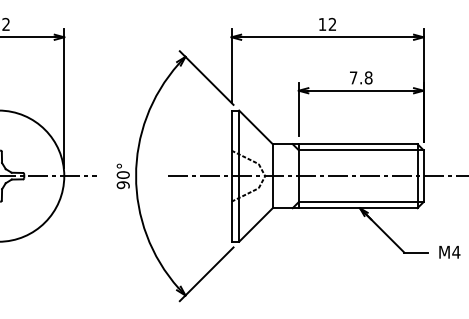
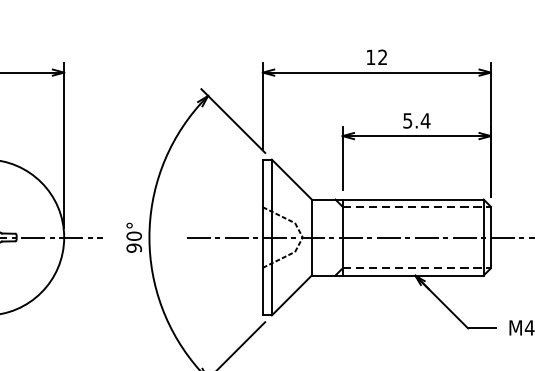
text: (360, 77) -> (415, 120), 7.8 -> 5.4
line: (361, 150) -> (417, 207), solid -> dashed
line: (361, 202) -> (417, 268), solid -> dashed

